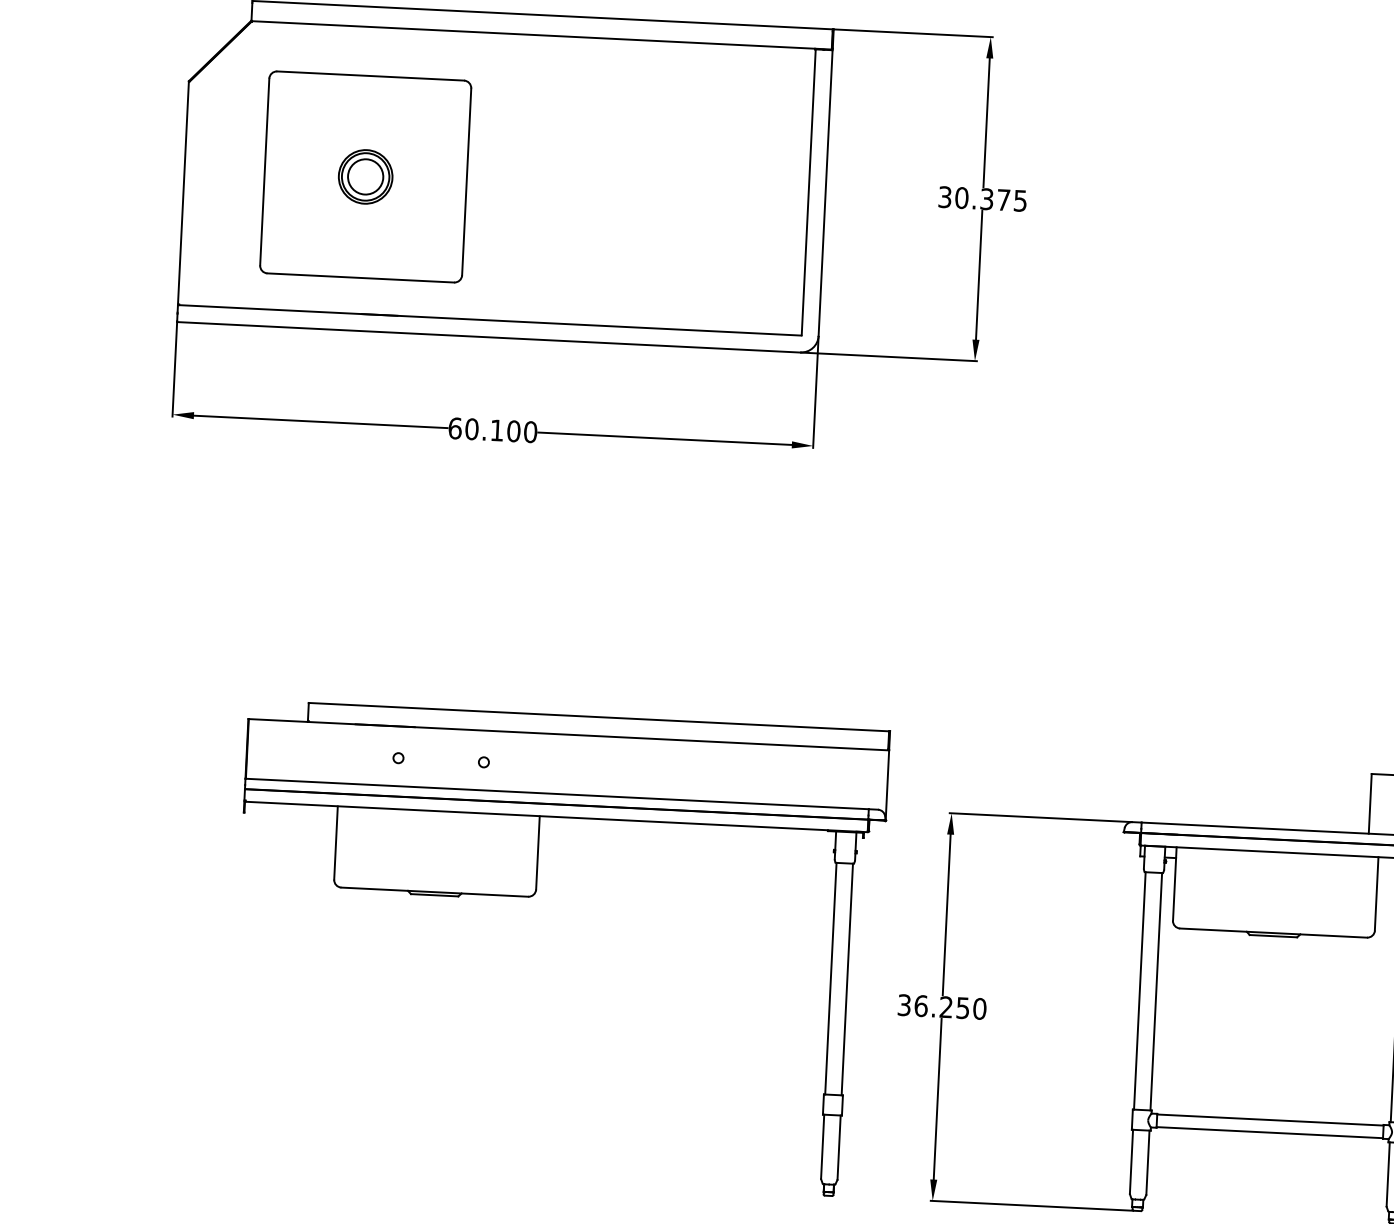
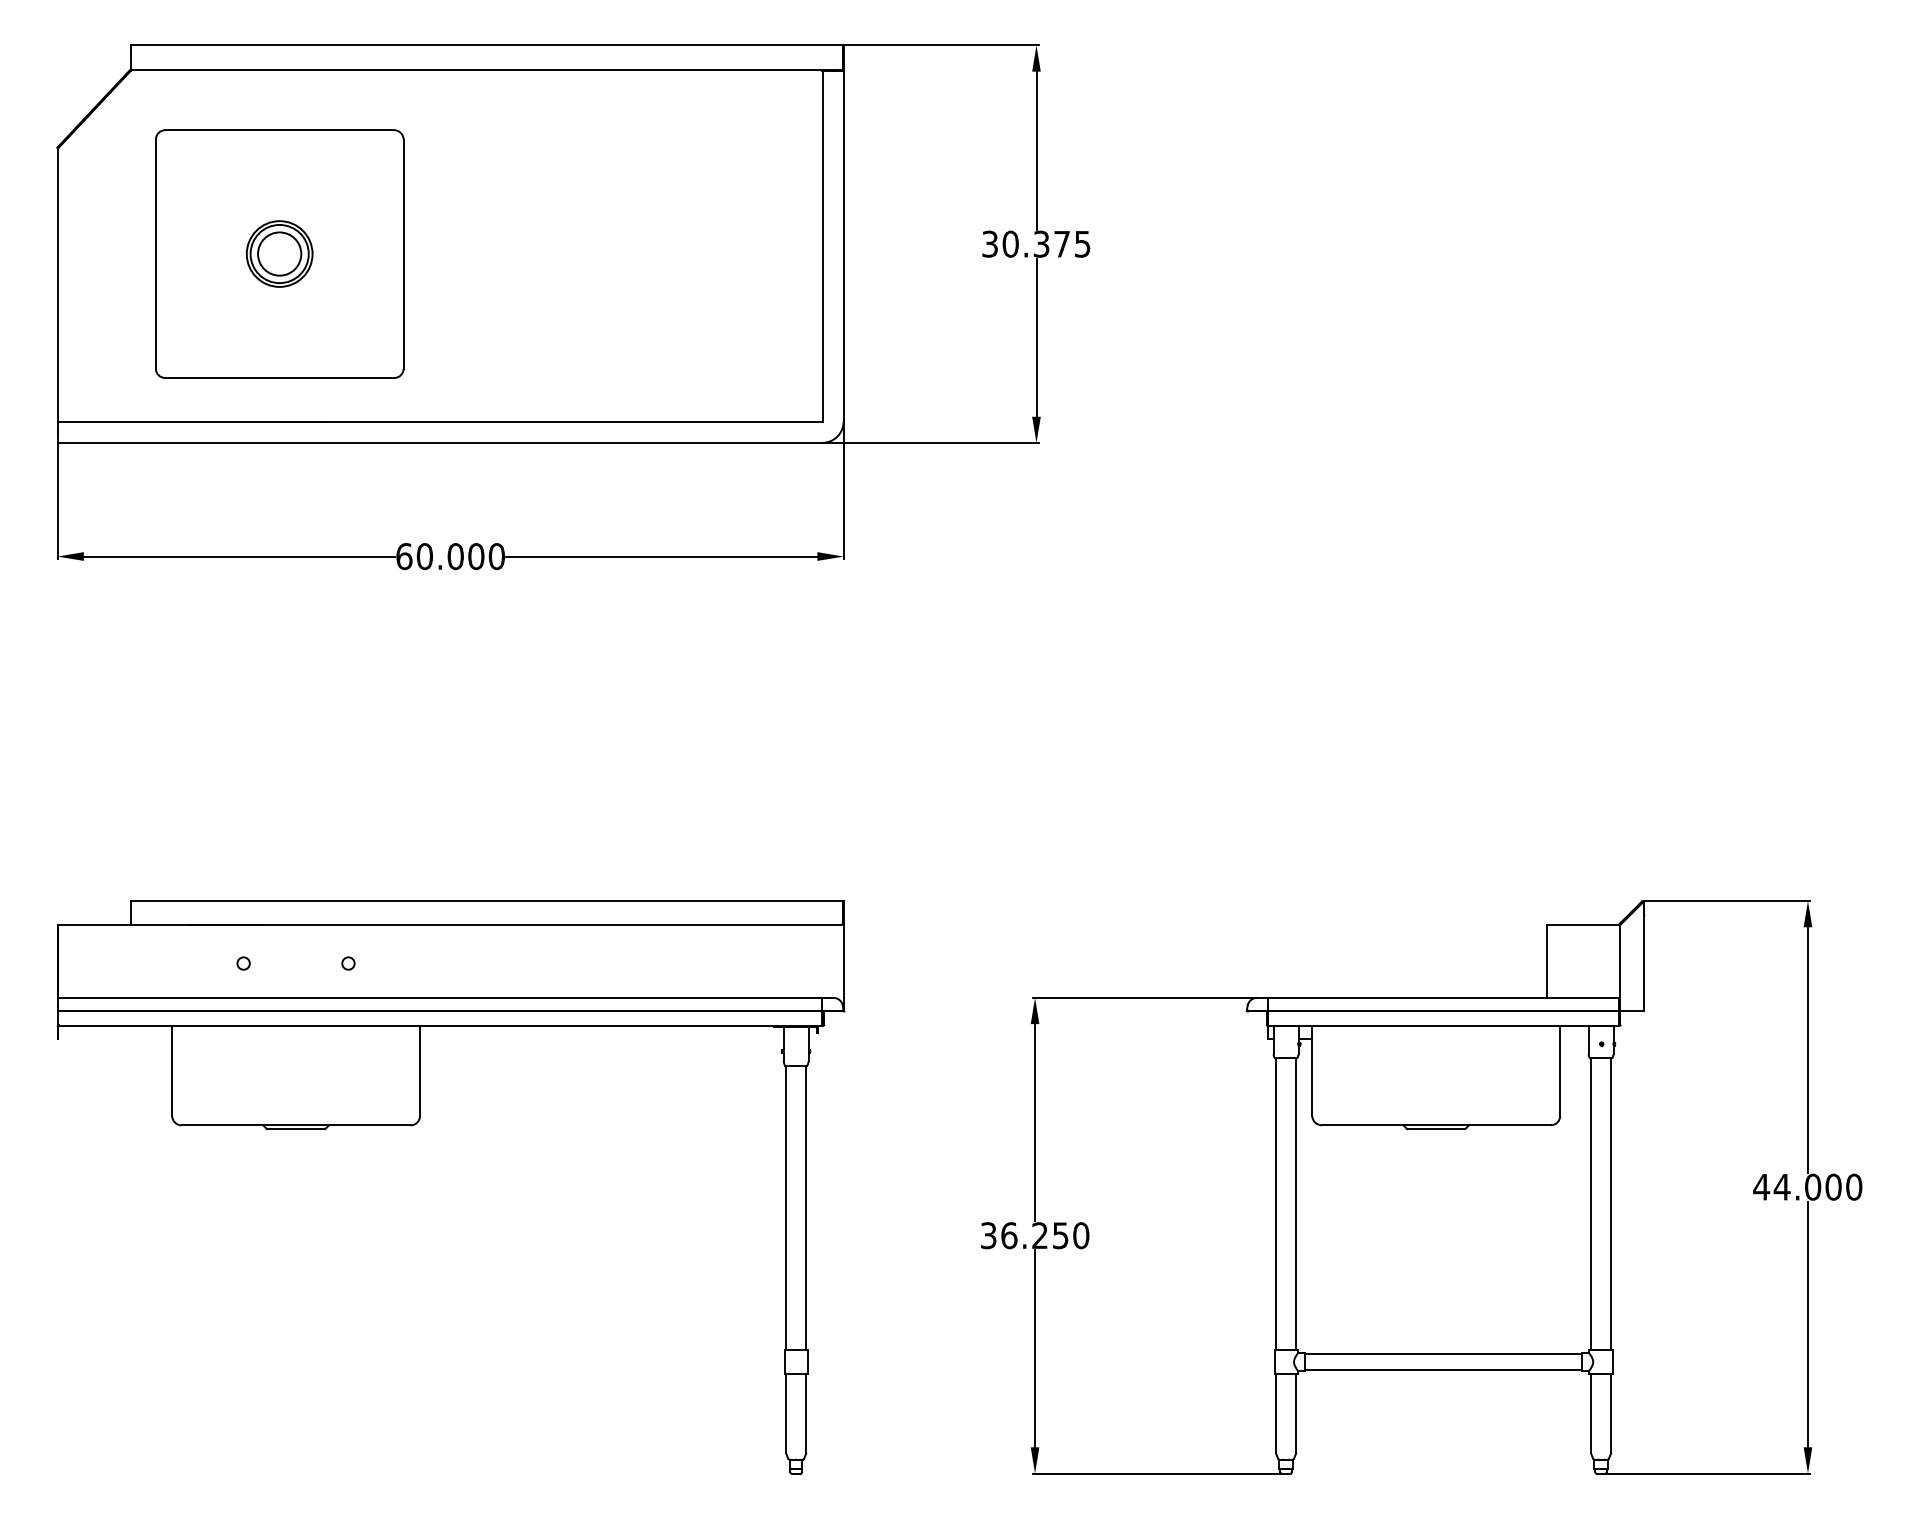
text: (496, 430) -> (455, 556), 60.100 -> 60.000
part: (532, 896) -> (416, 1124), moved

